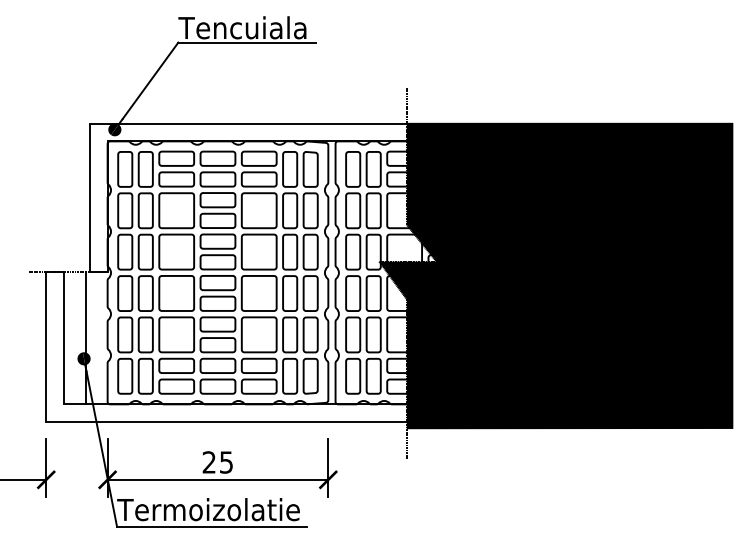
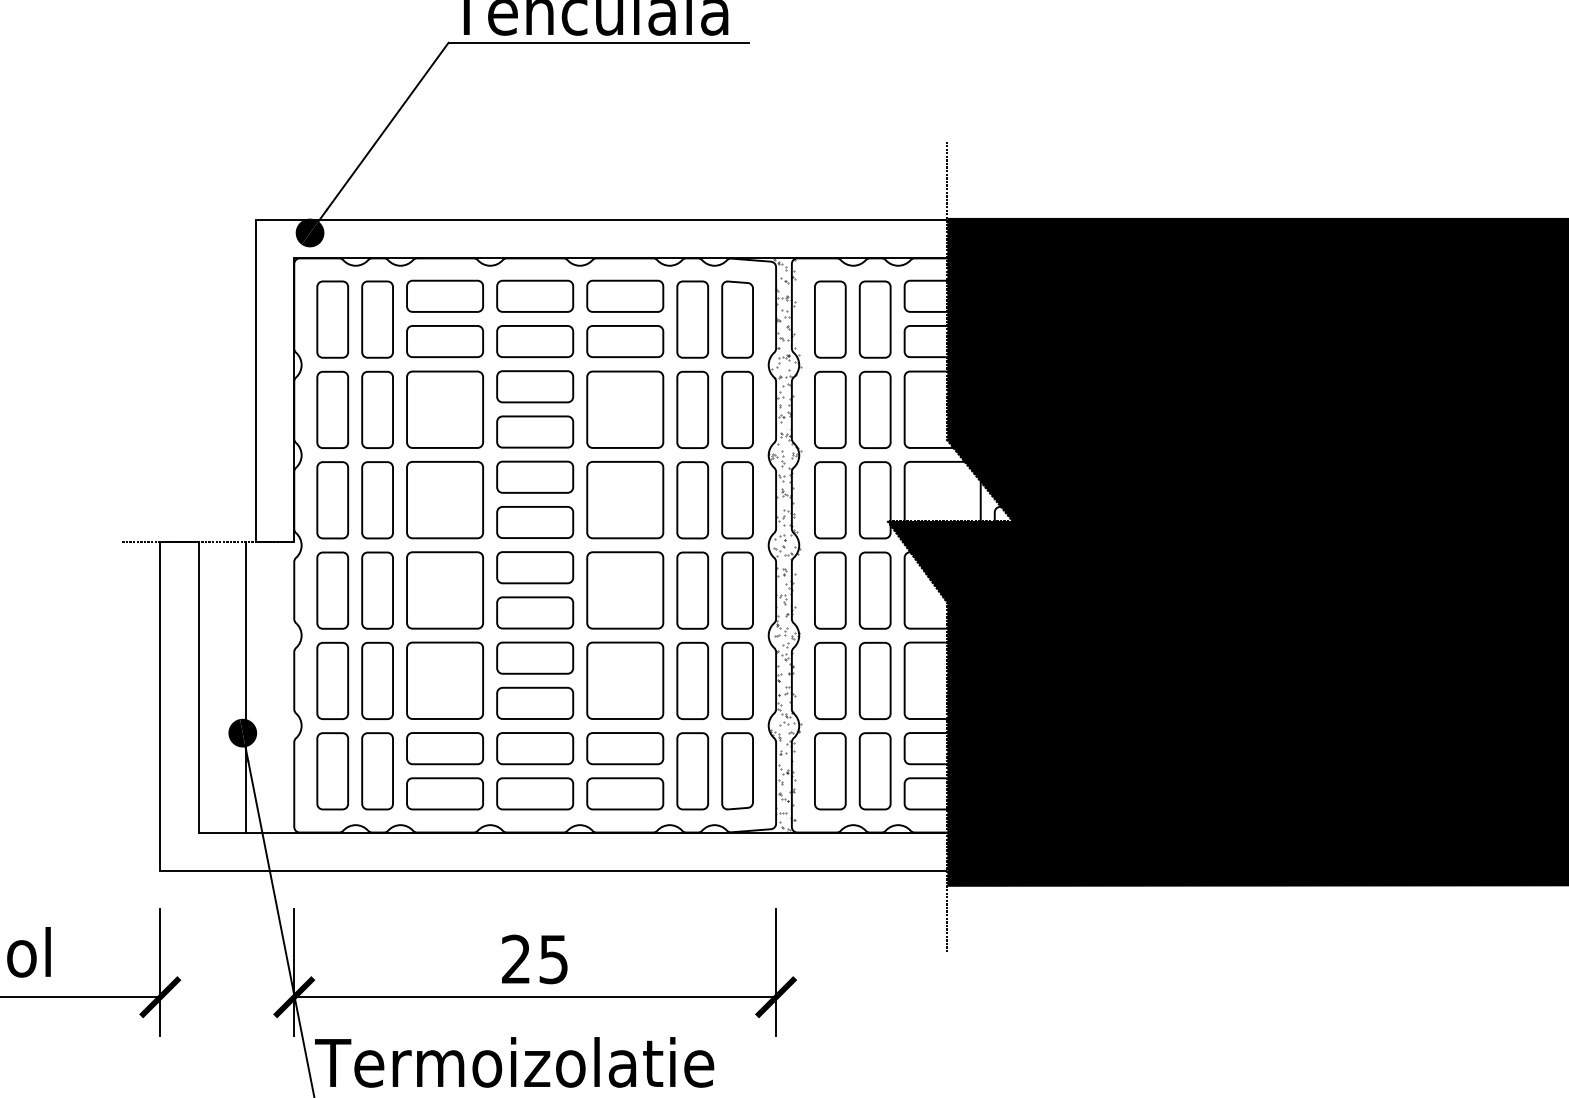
hatch: (332, 272) -> (785, 544), added

